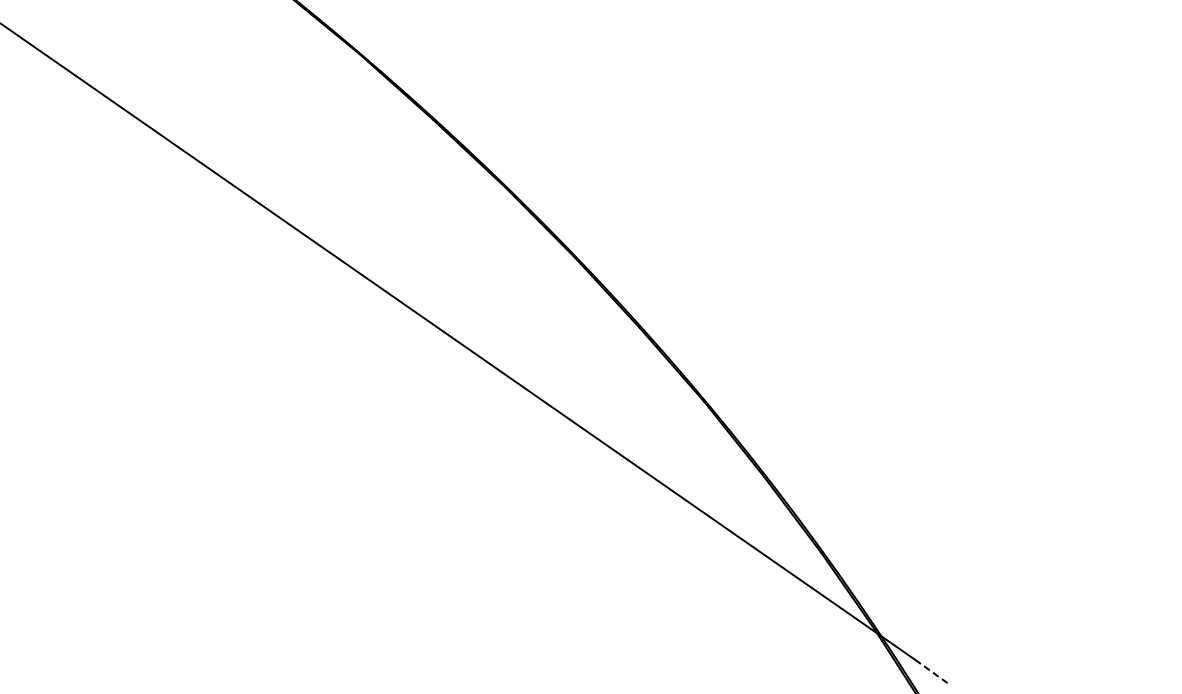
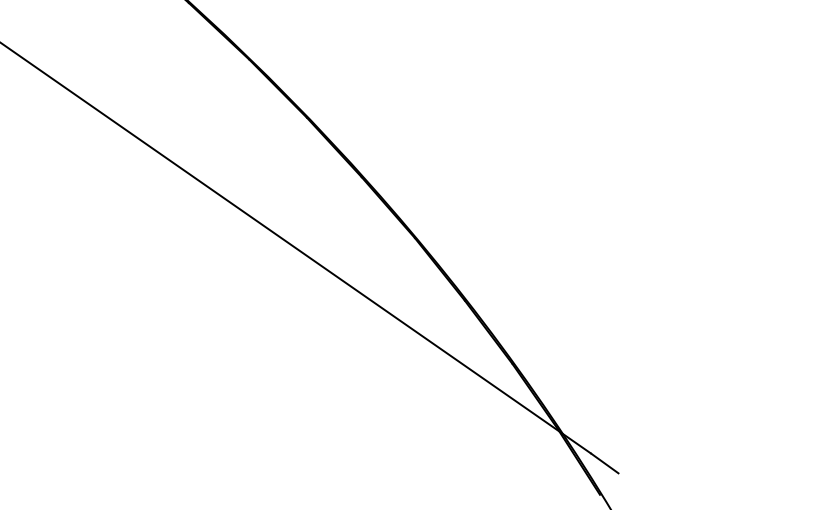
line: (932, 671) -> (605, 463), dashed -> solid

